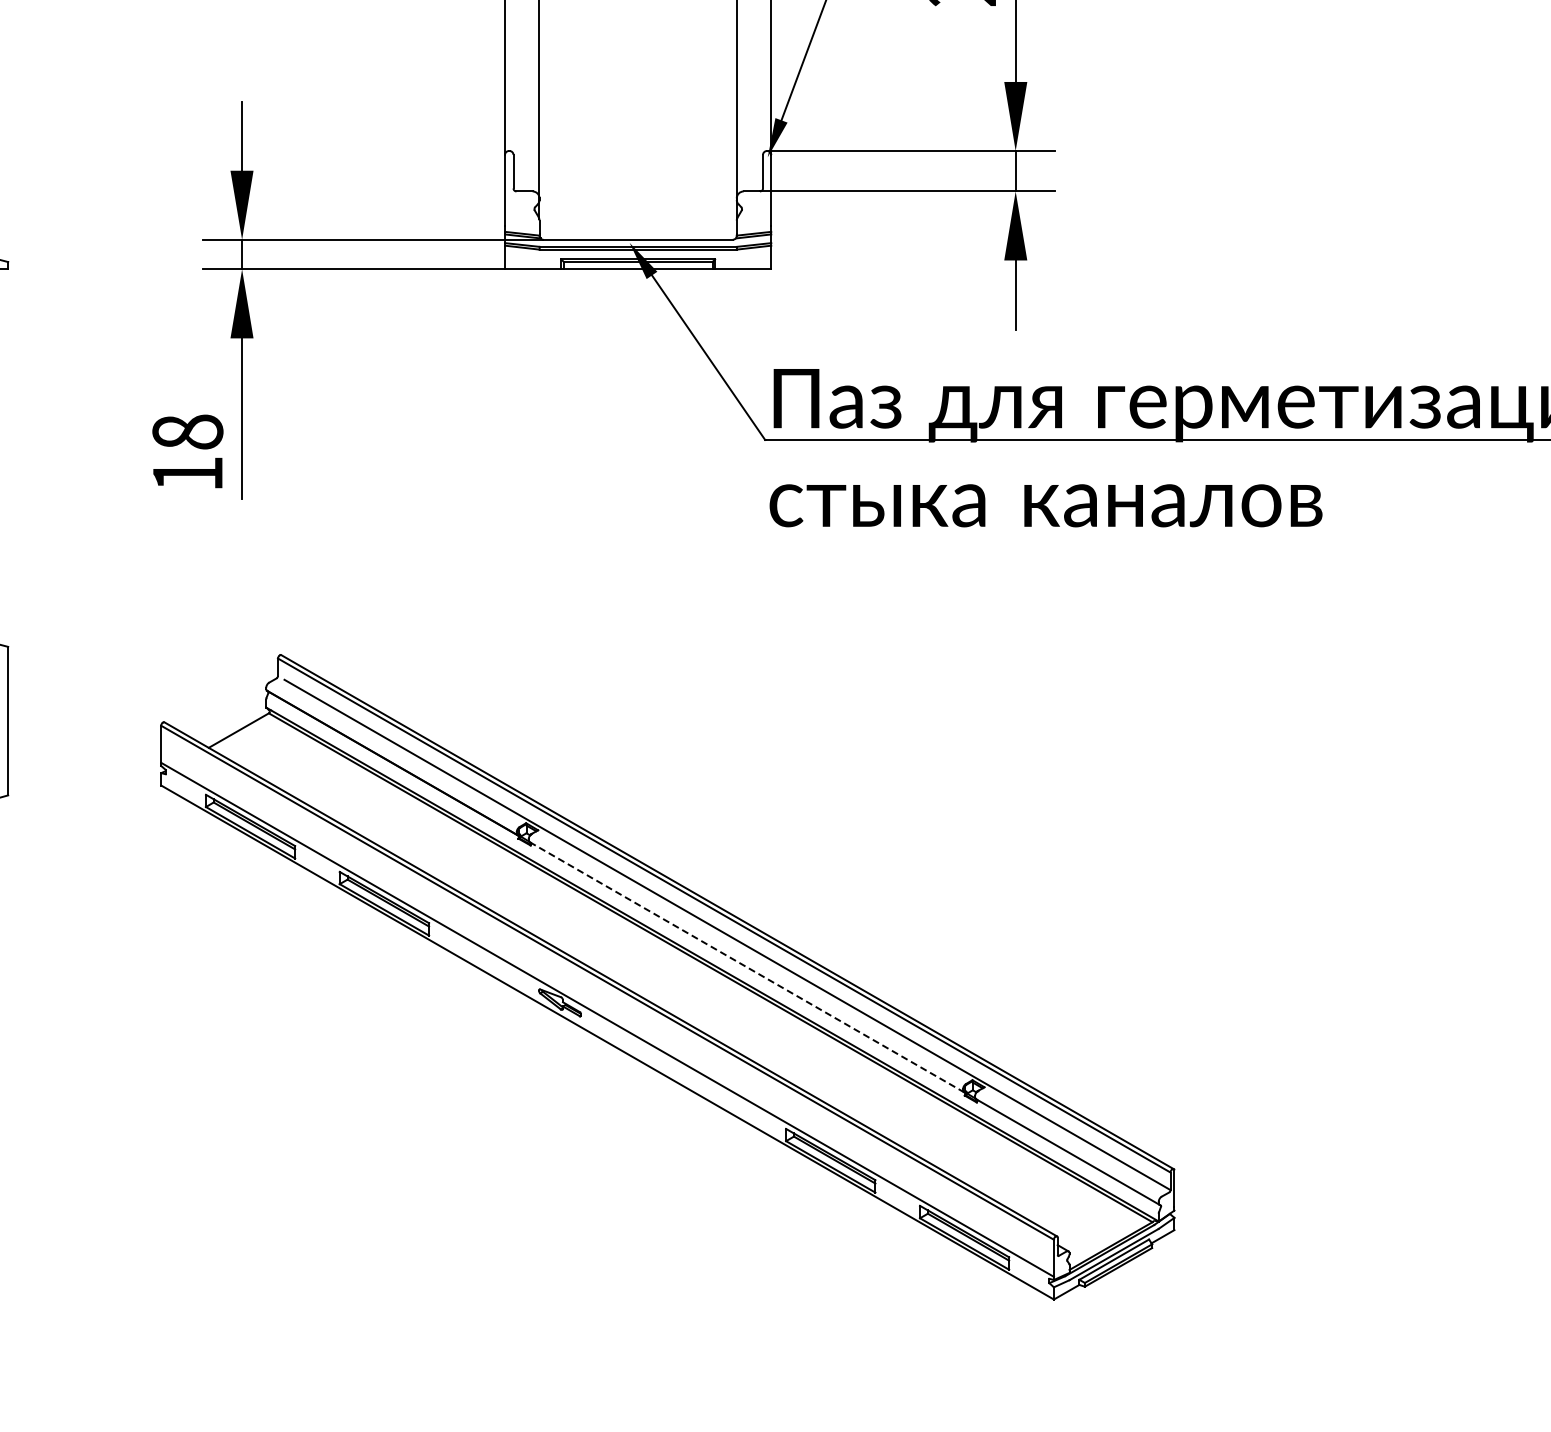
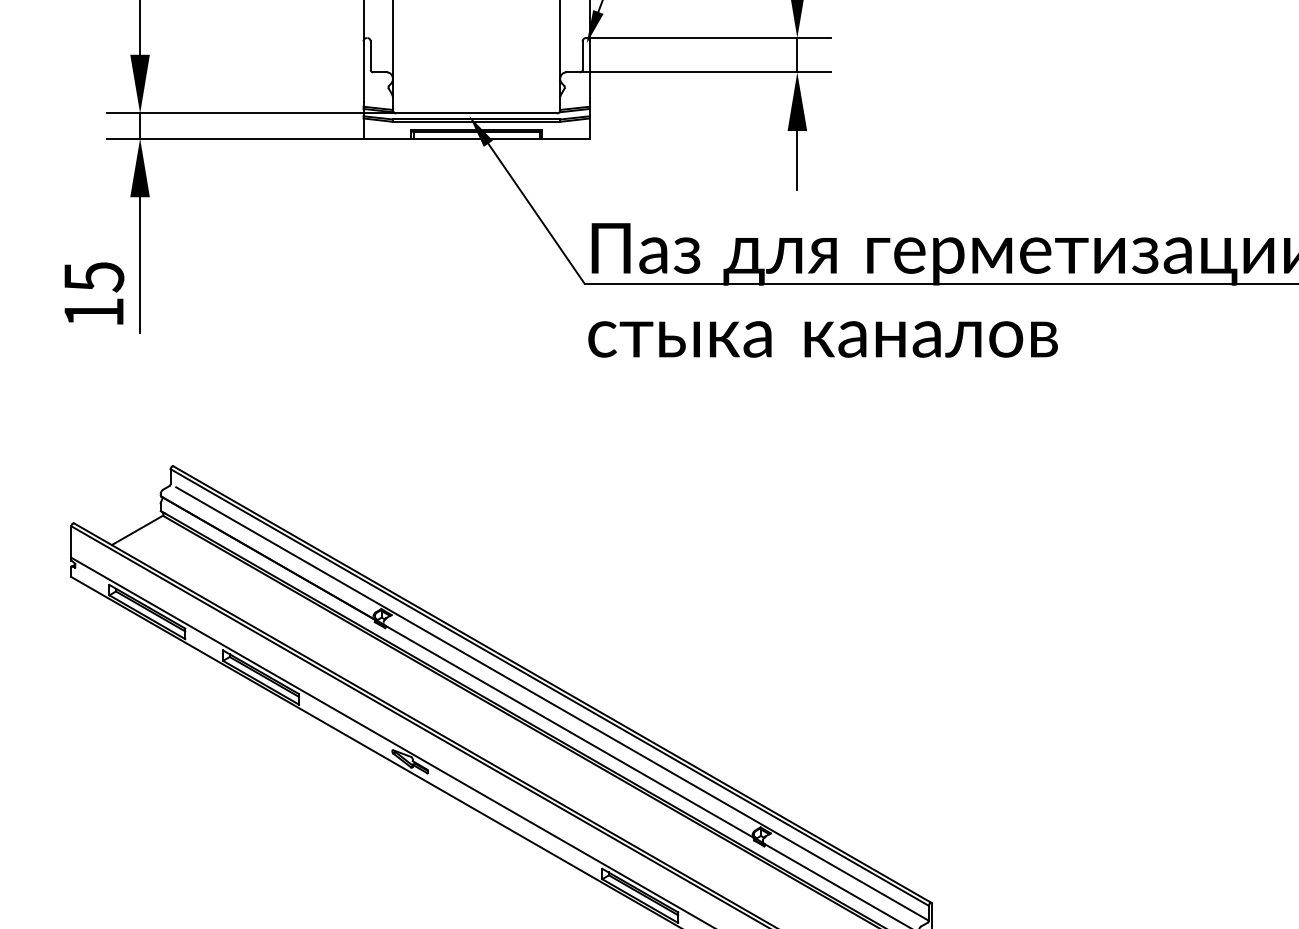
text: (187, 432) -> (93, 277), 18 -> 15
line: (746, 967) -> (568, 731), dashed -> solid

